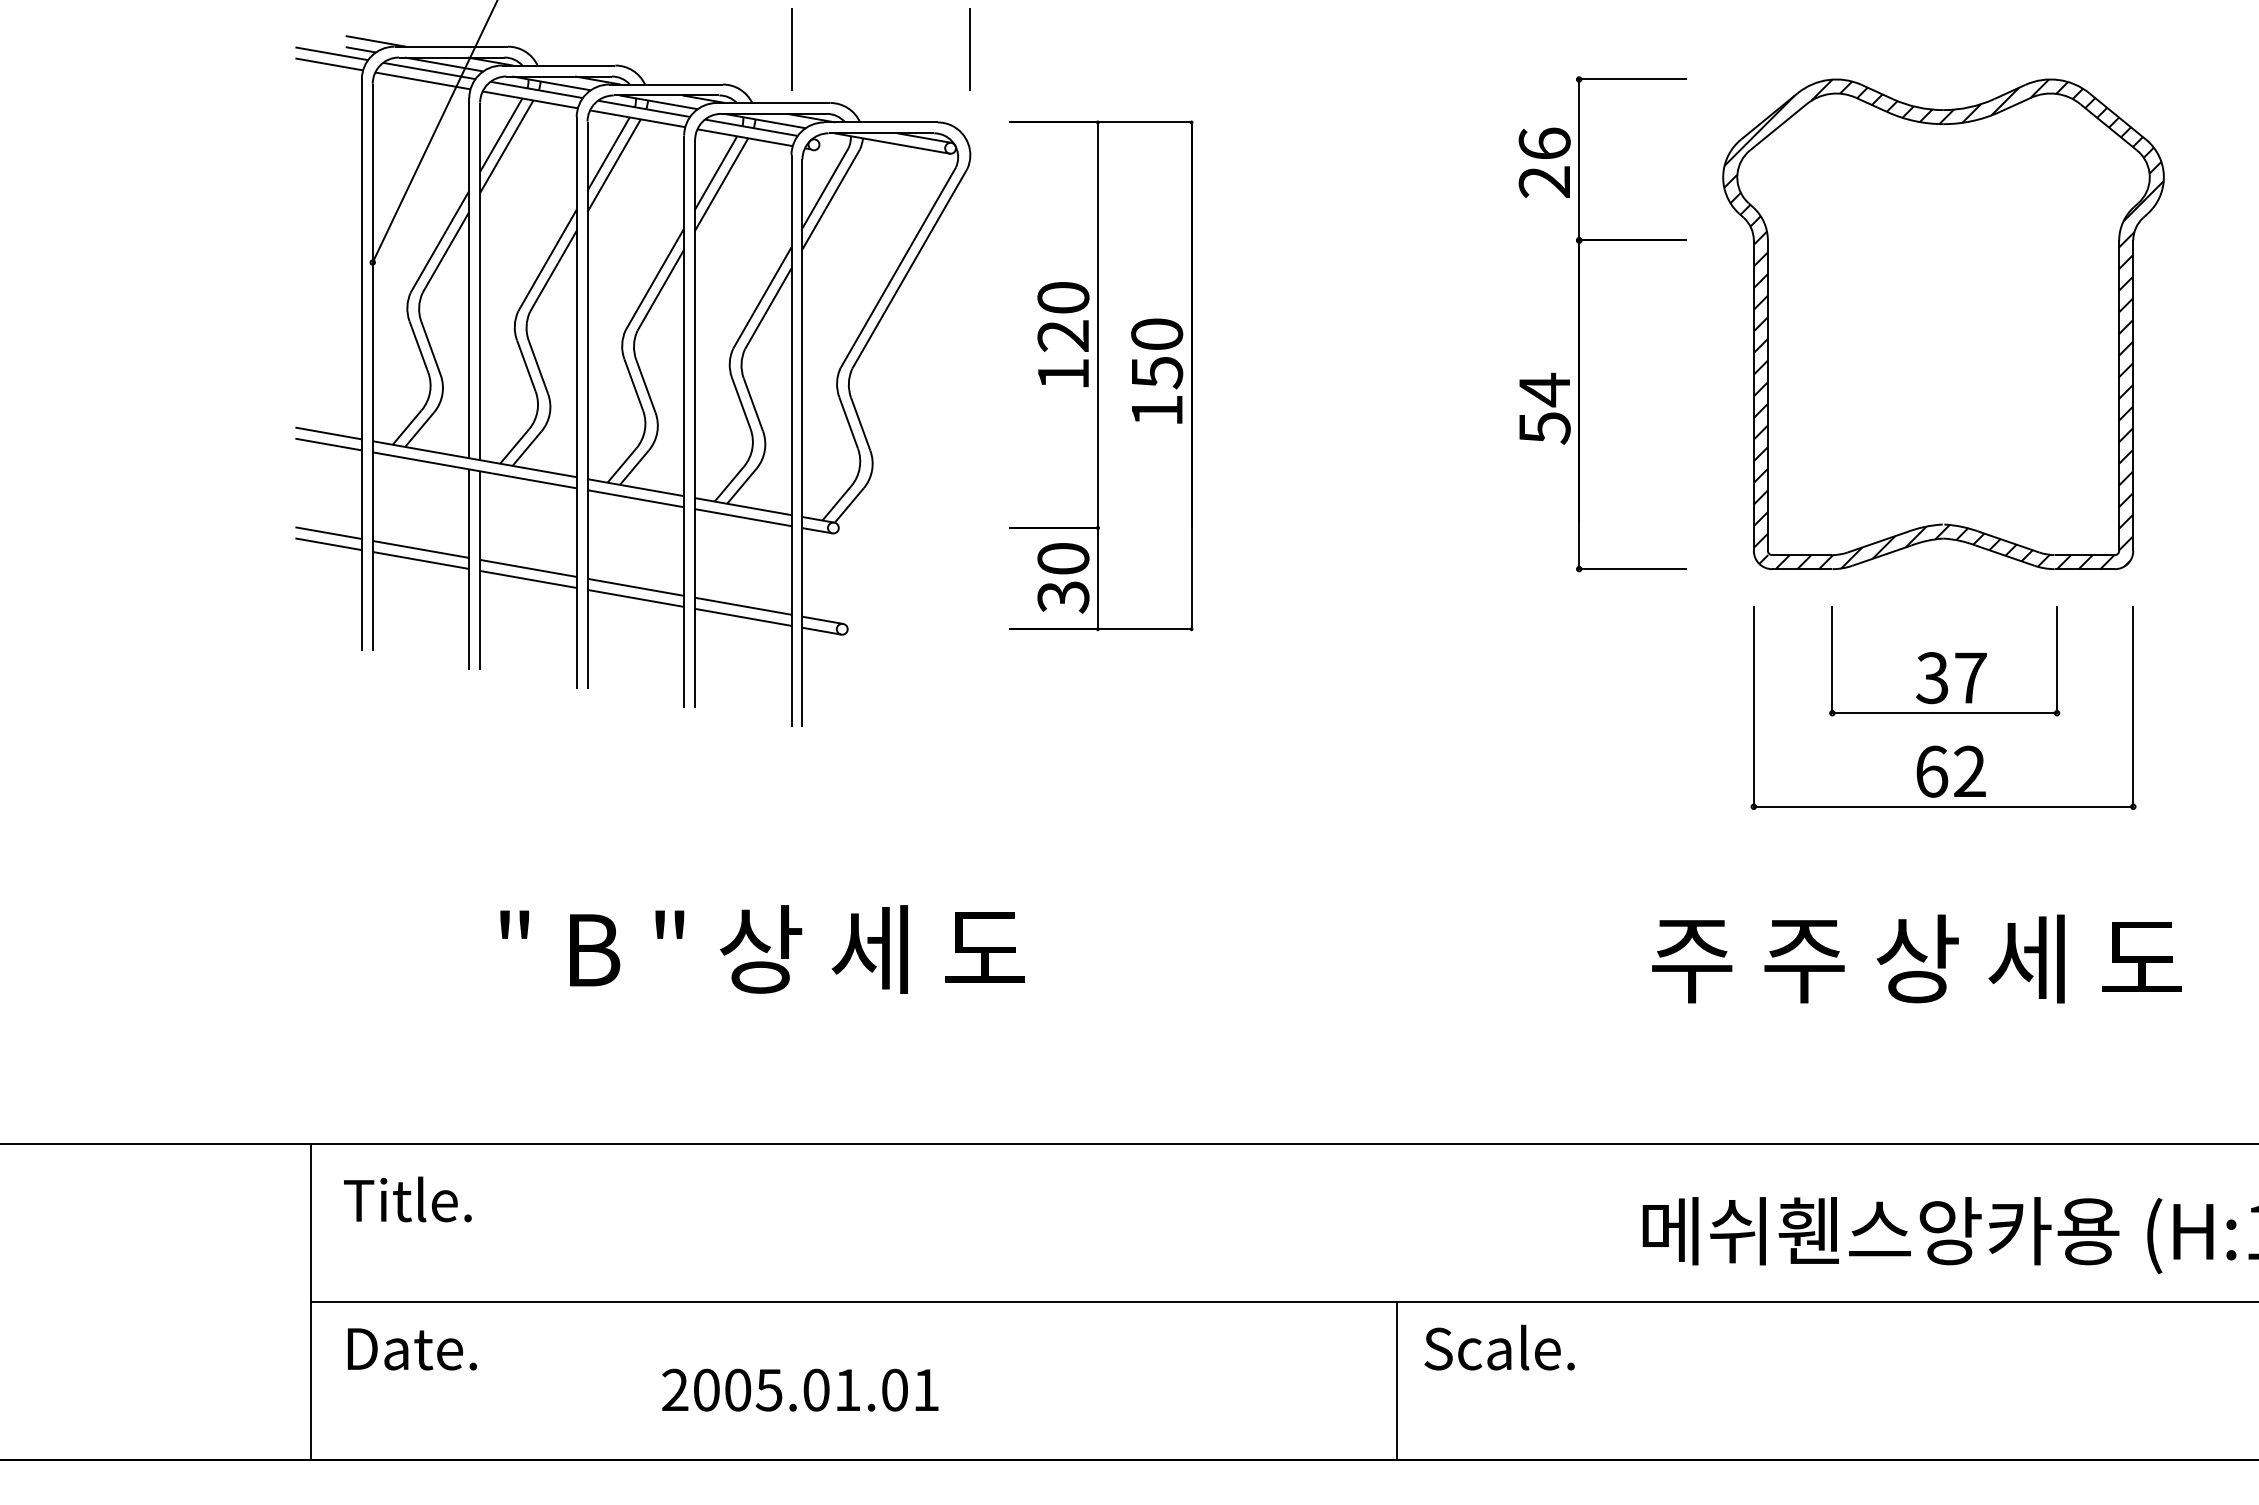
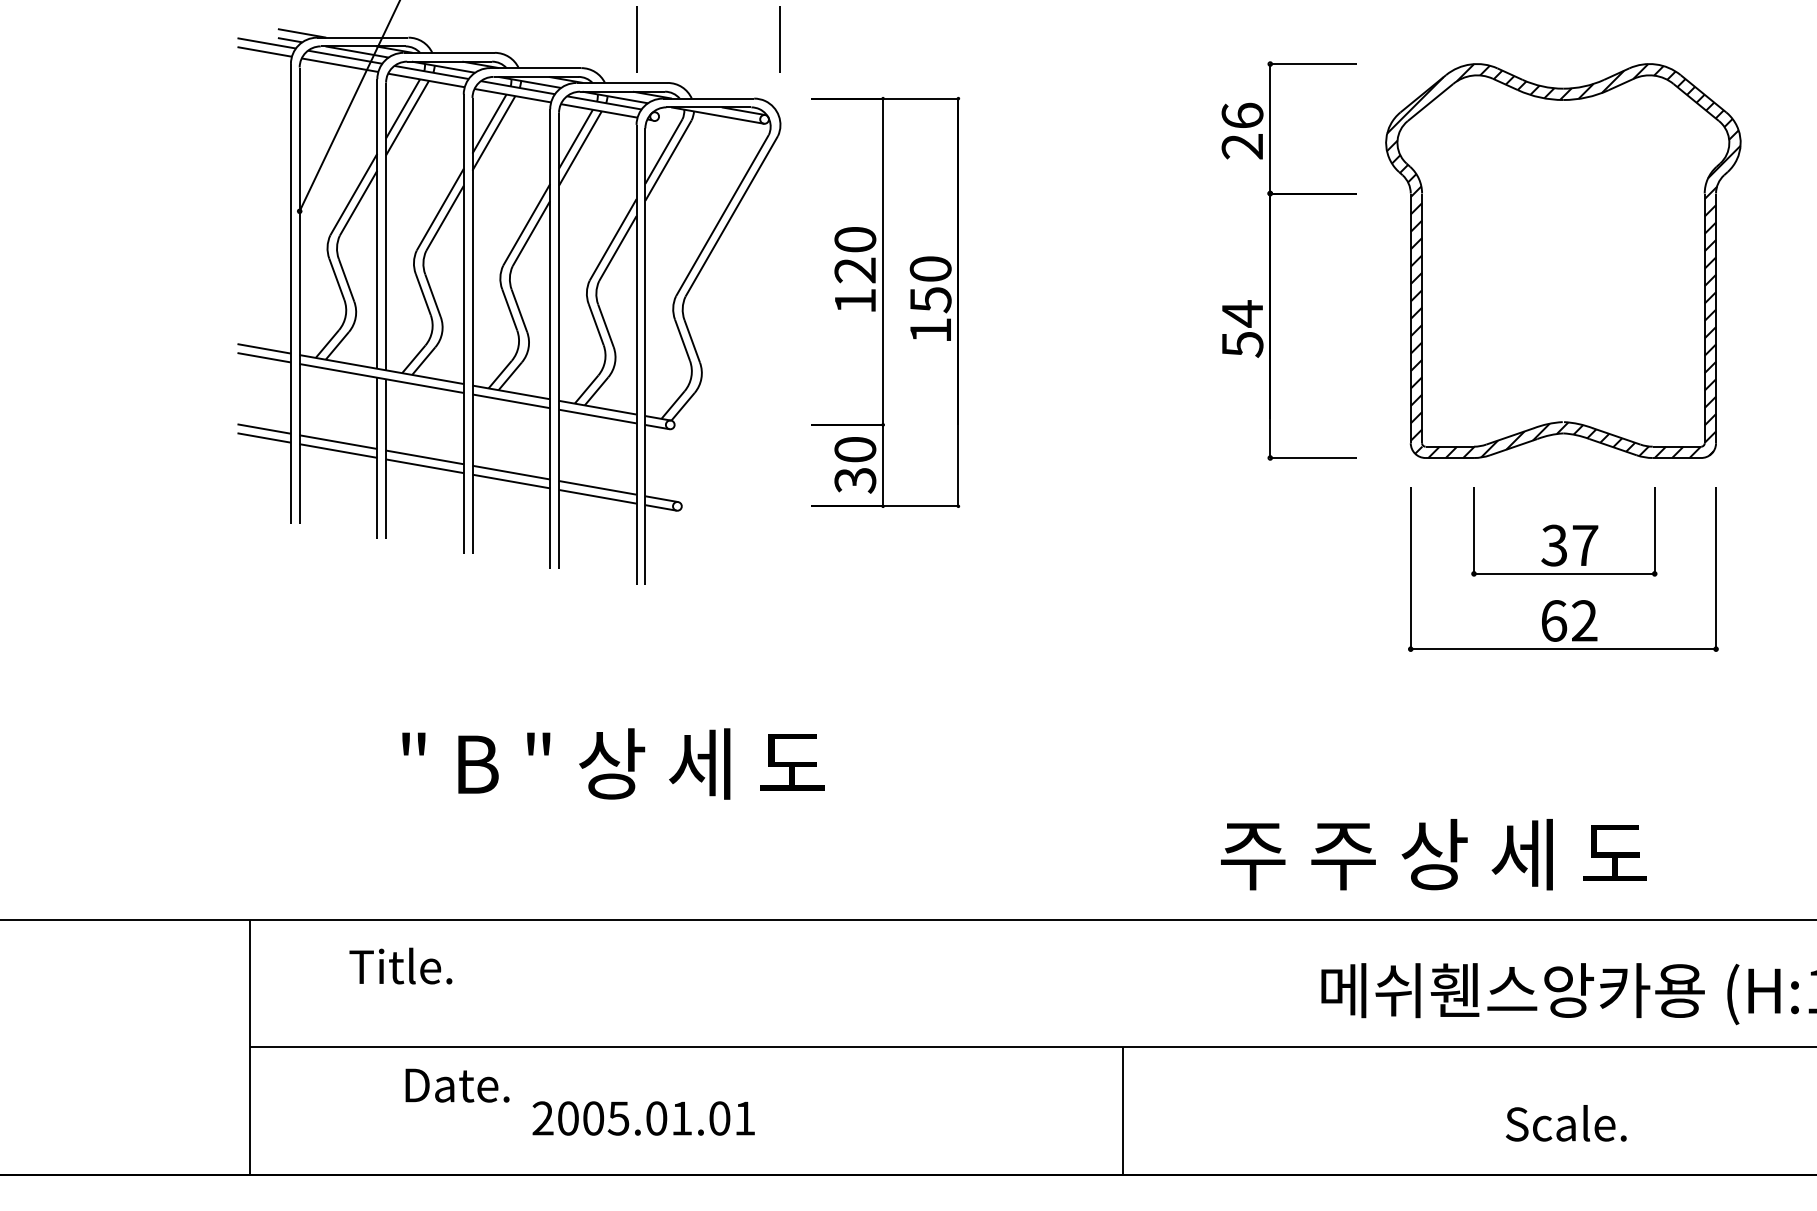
text: (1916, 958) -> (1433, 854), moved
text: (407, 1198) -> (400, 965), moved
text: (1499, 1347) -> (1566, 1123), moved
text: (412, 1349) -> (457, 1085), moved

